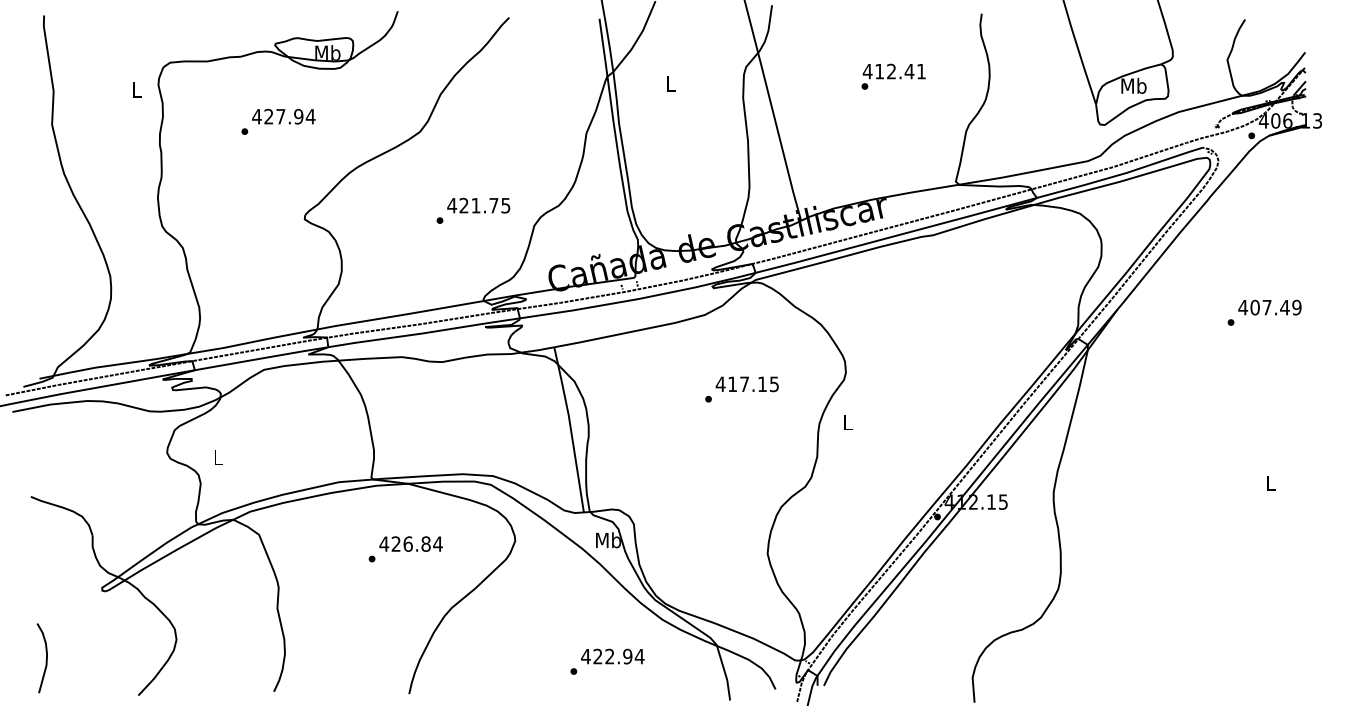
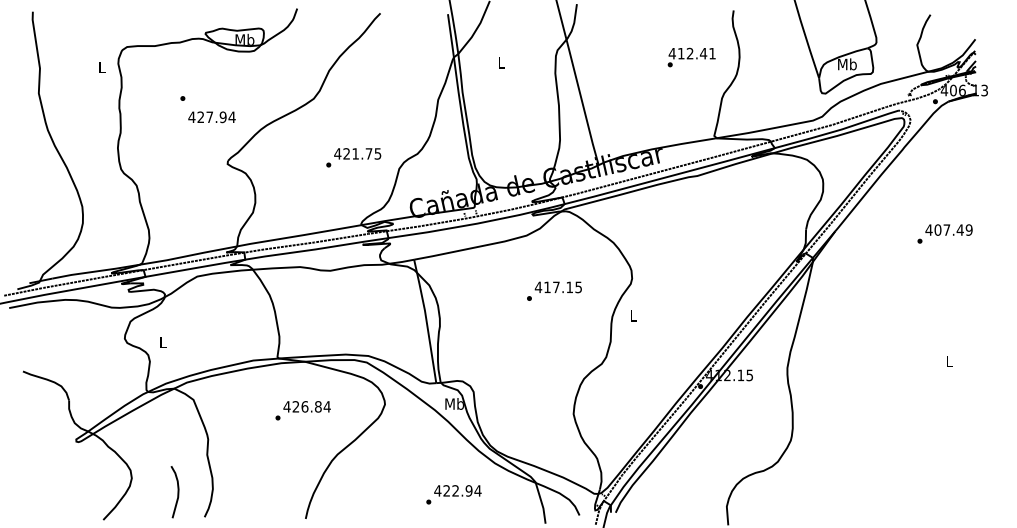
text: (893, 76) -> (691, 57), moved
text: (283, 116) -> (211, 117), moved
curve: (45, 660) -> (177, 493), moved

